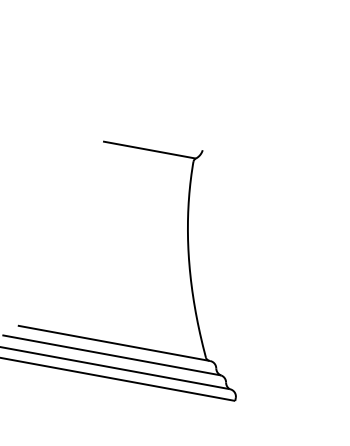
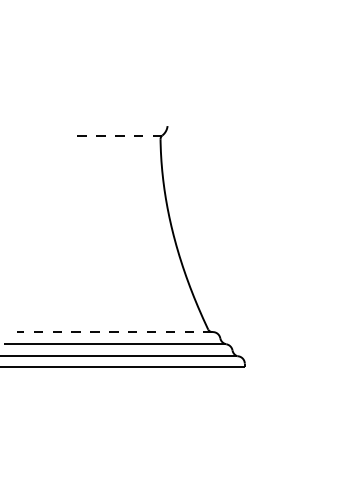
line: (148, 149) -> (114, 135), solid -> dashed
line: (114, 343) -> (115, 332), solid -> dashed

